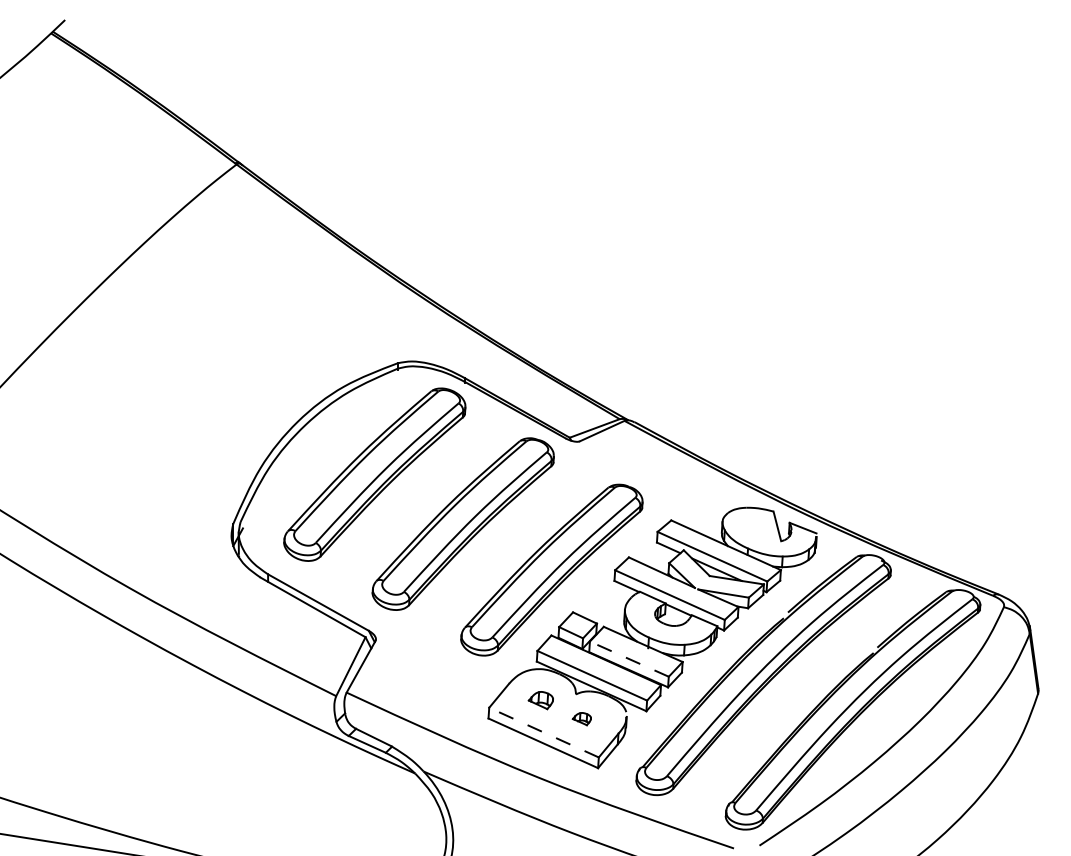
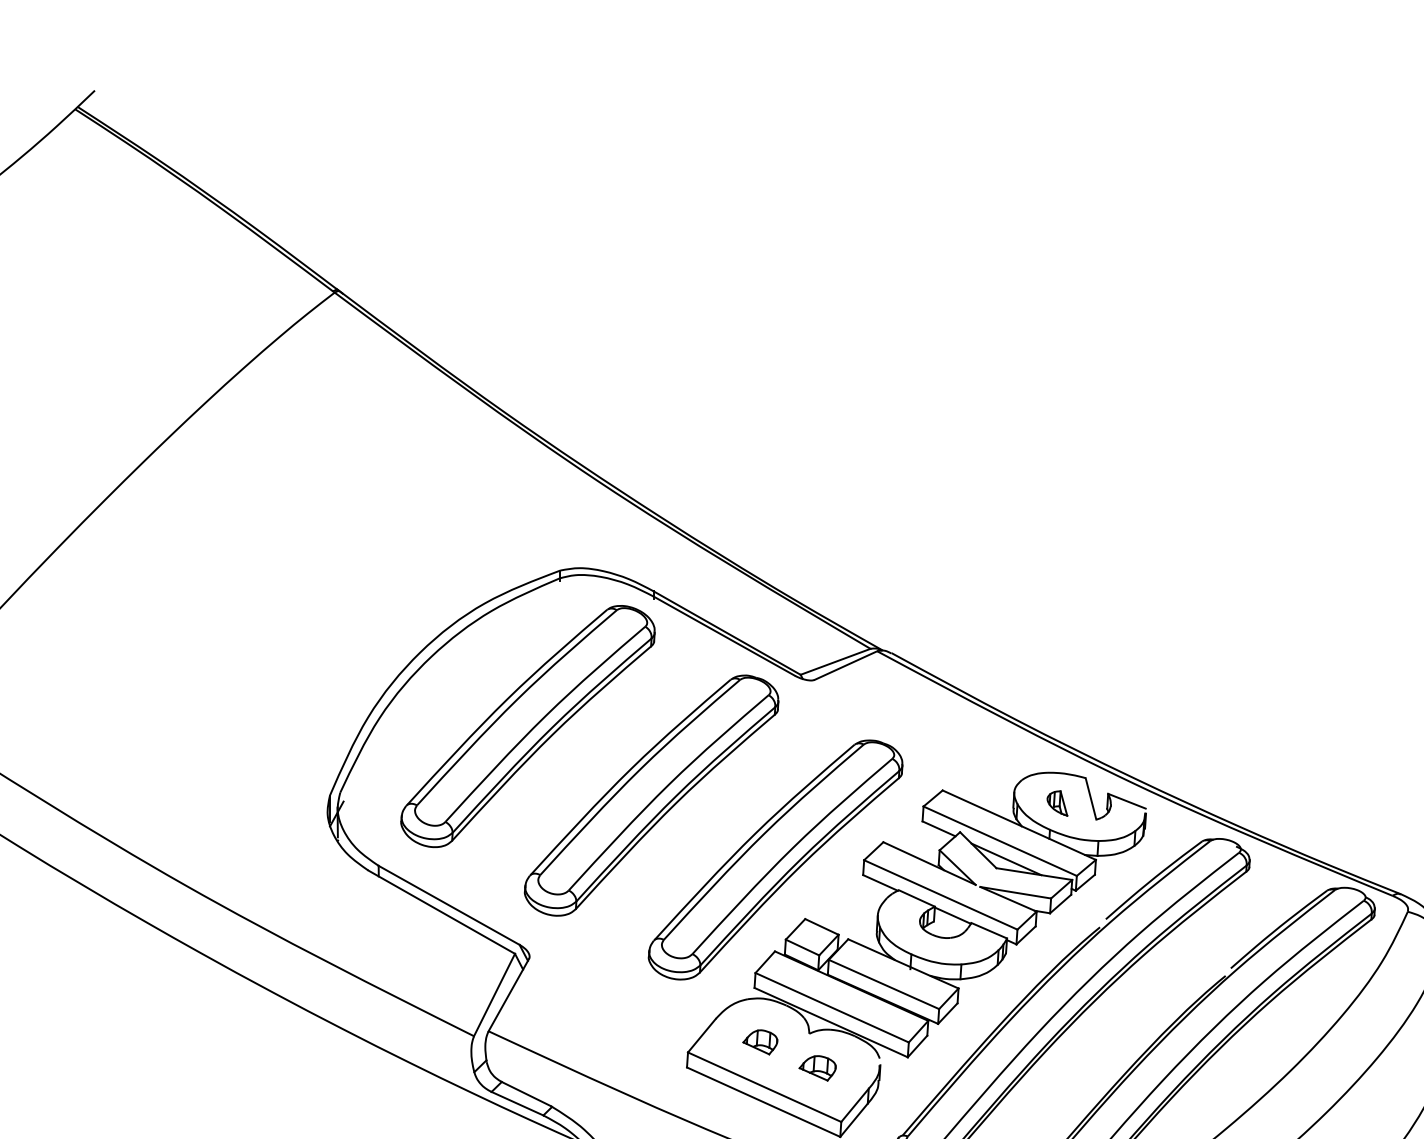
part: (753, 529) -> (1057, 803), added
line: (628, 658) -> (882, 983), dashed -> solid
part: (581, 718) -> (817, 1067), size x1.43
line: (543, 732) -> (763, 1087), dashed -> solid

